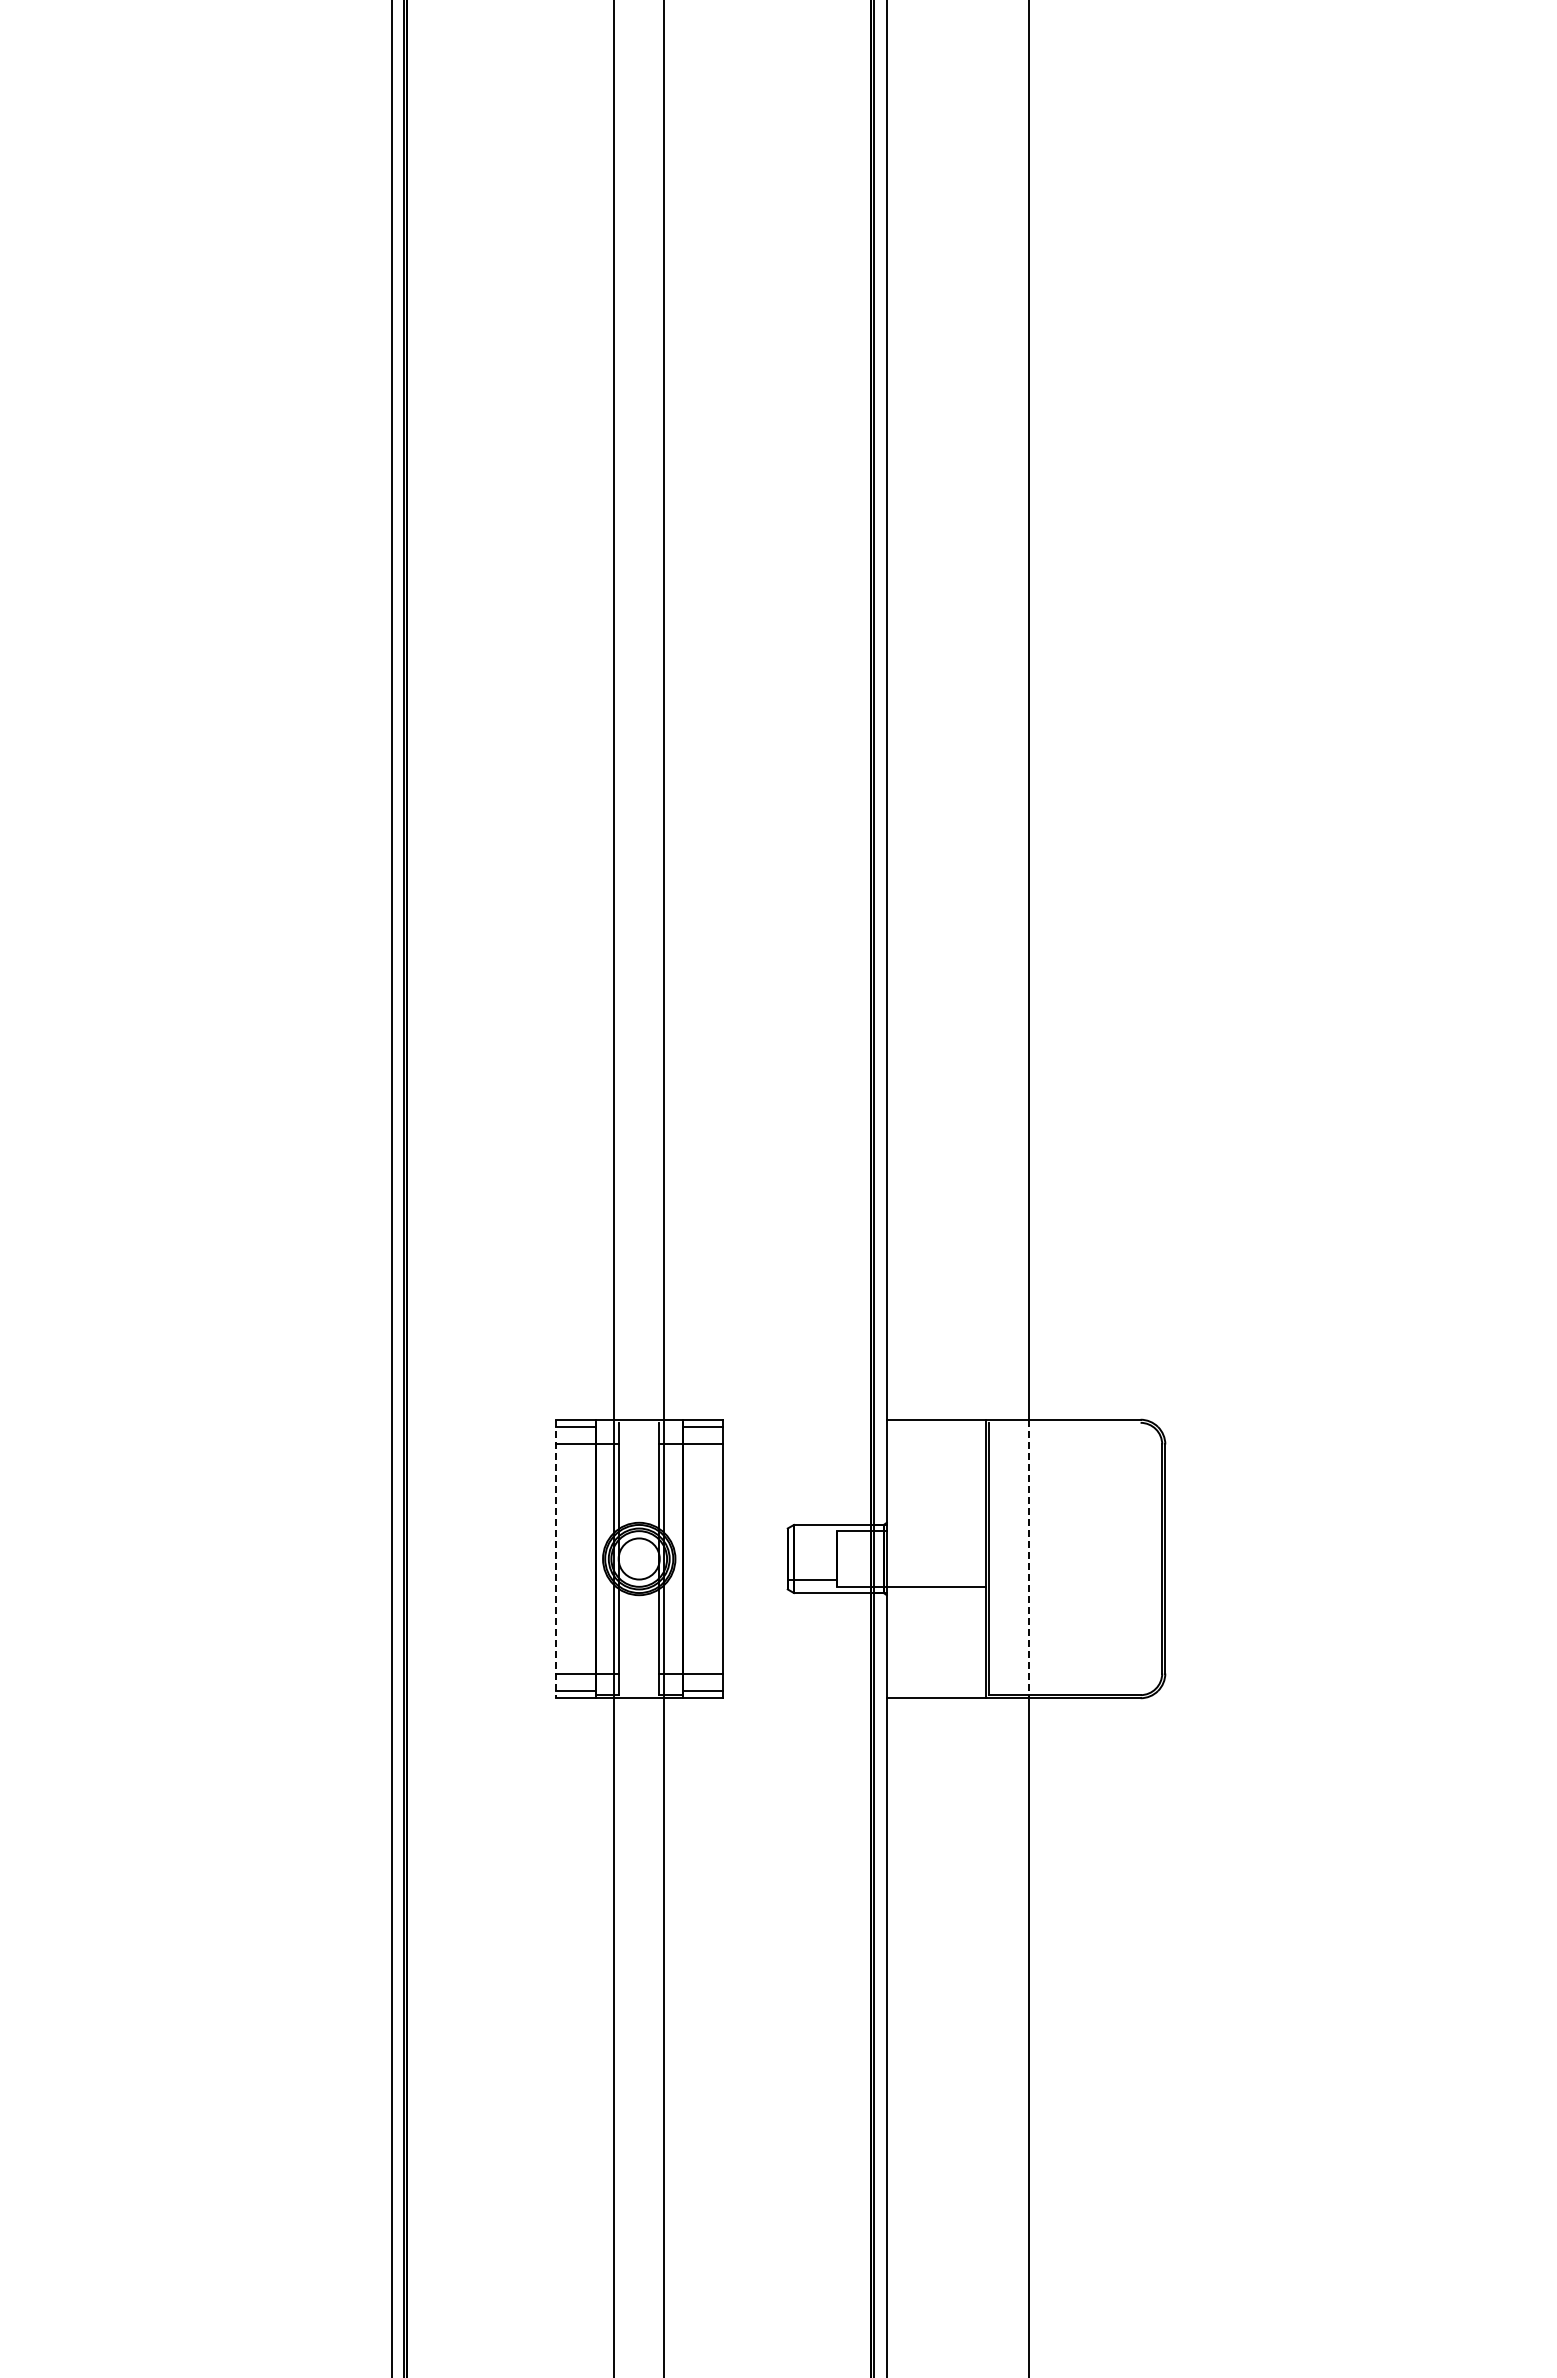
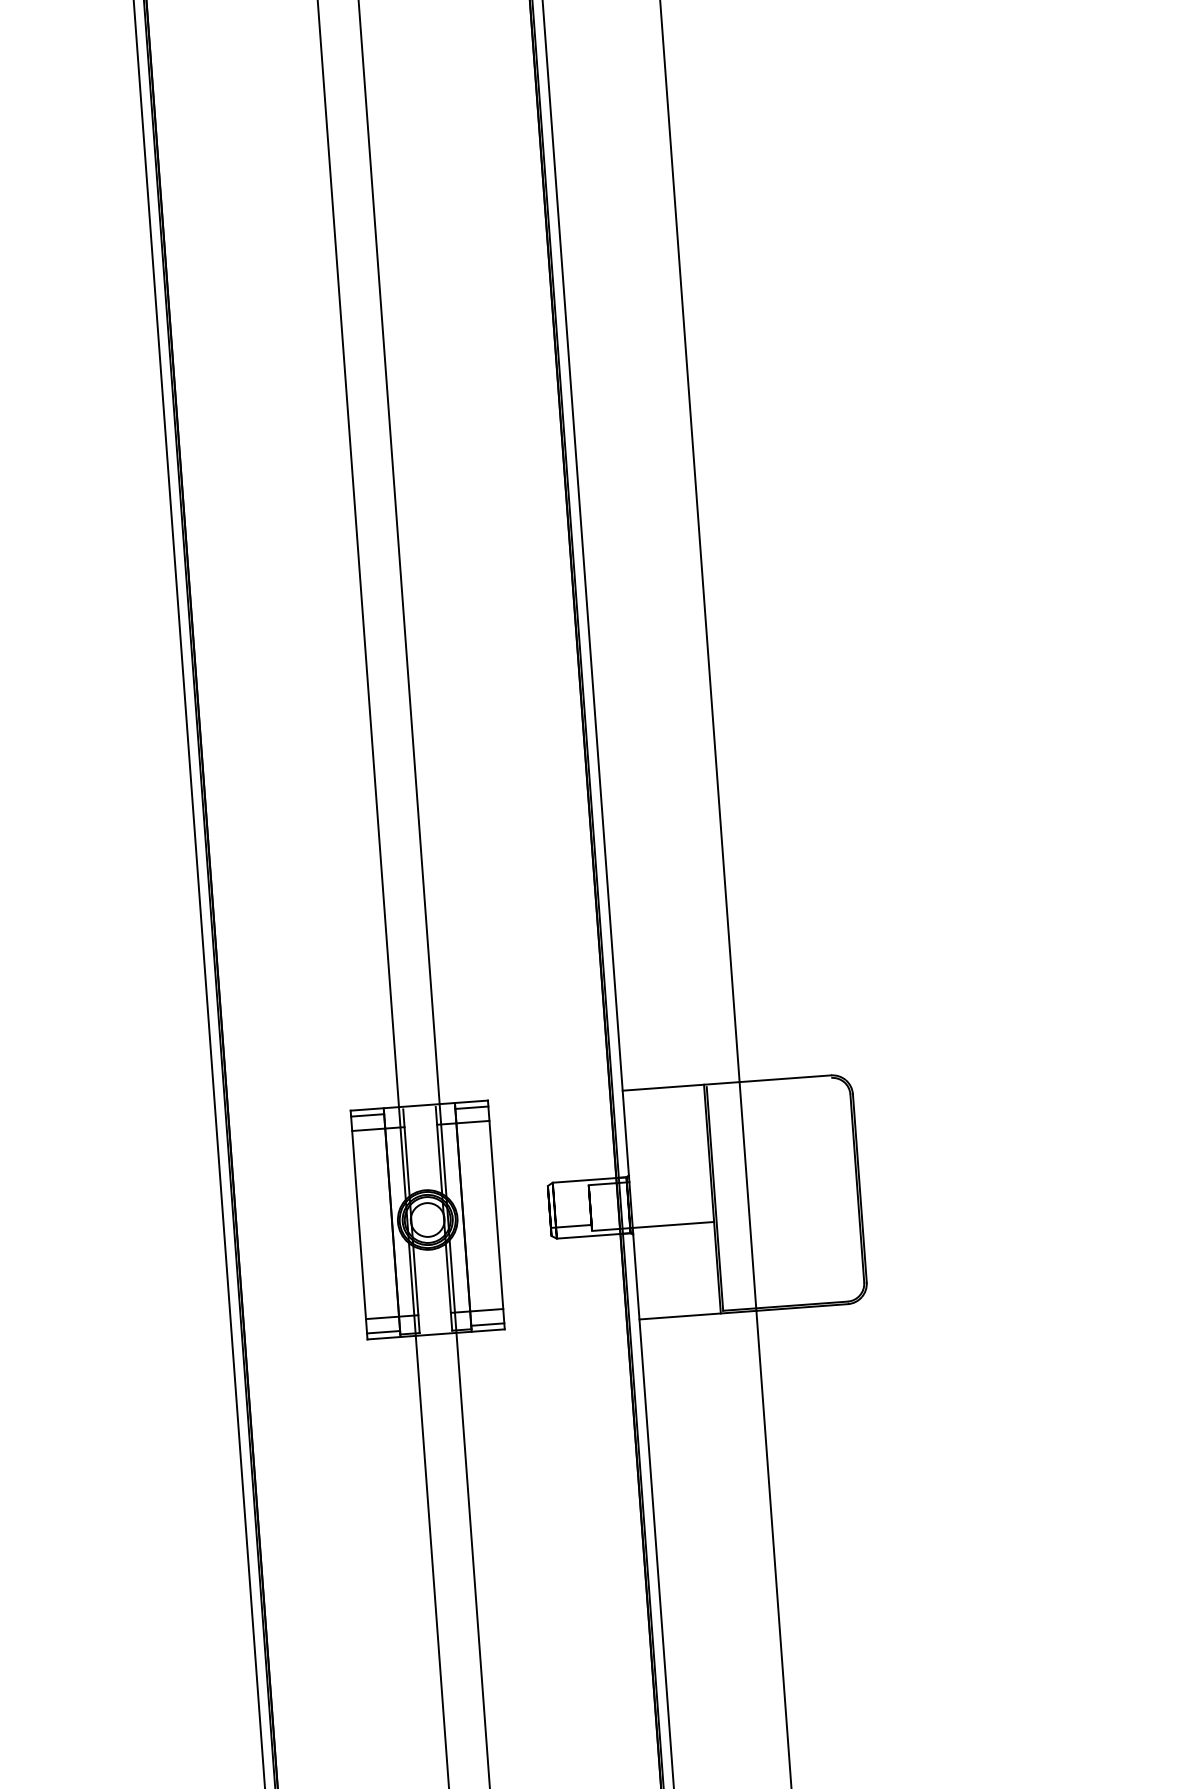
line: (555, 1559) -> (358, 1225), dashed -> solid
line: (1029, 1559) -> (748, 1196), dashed -> solid

